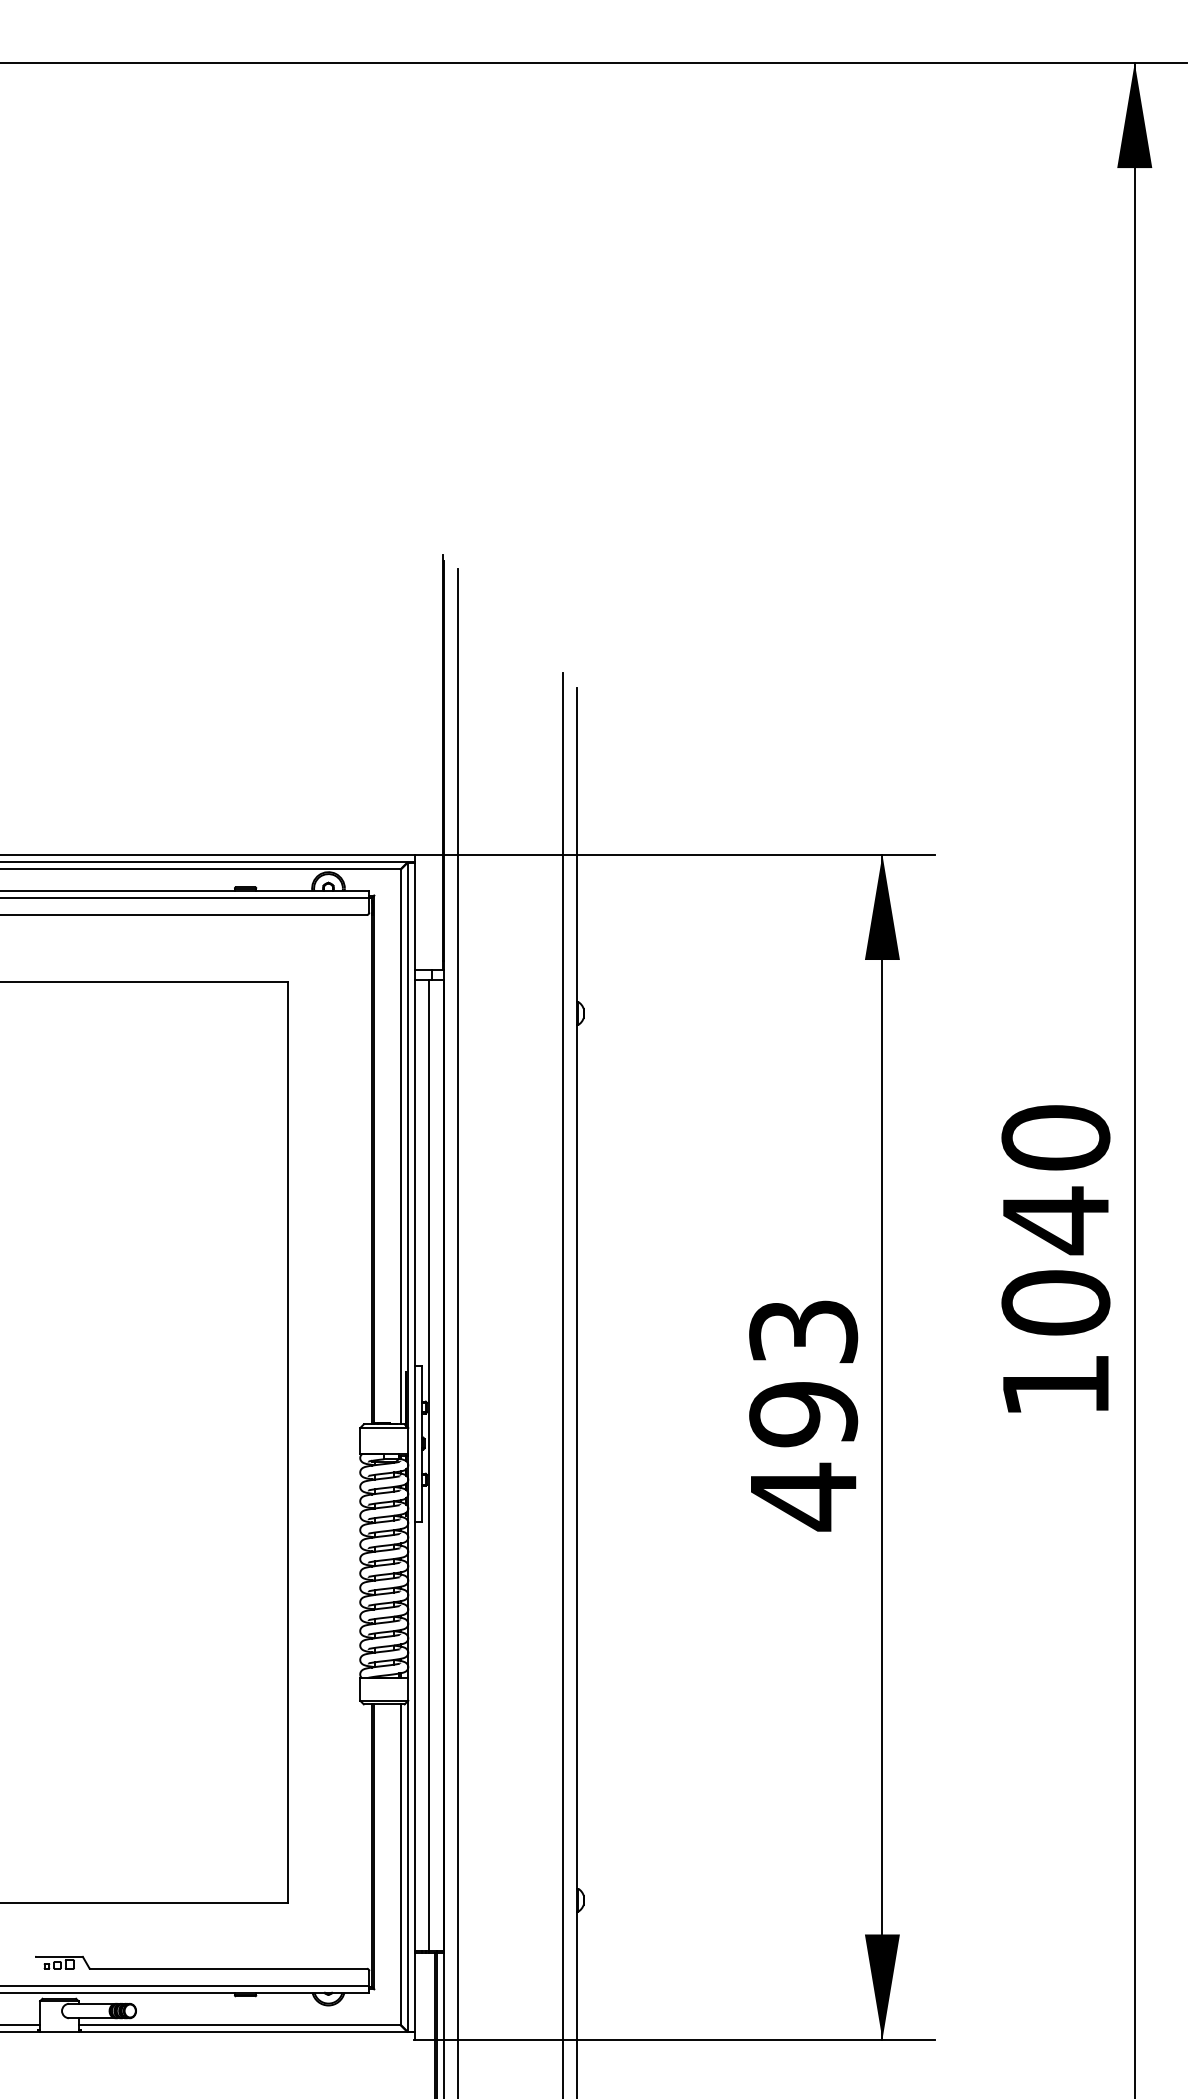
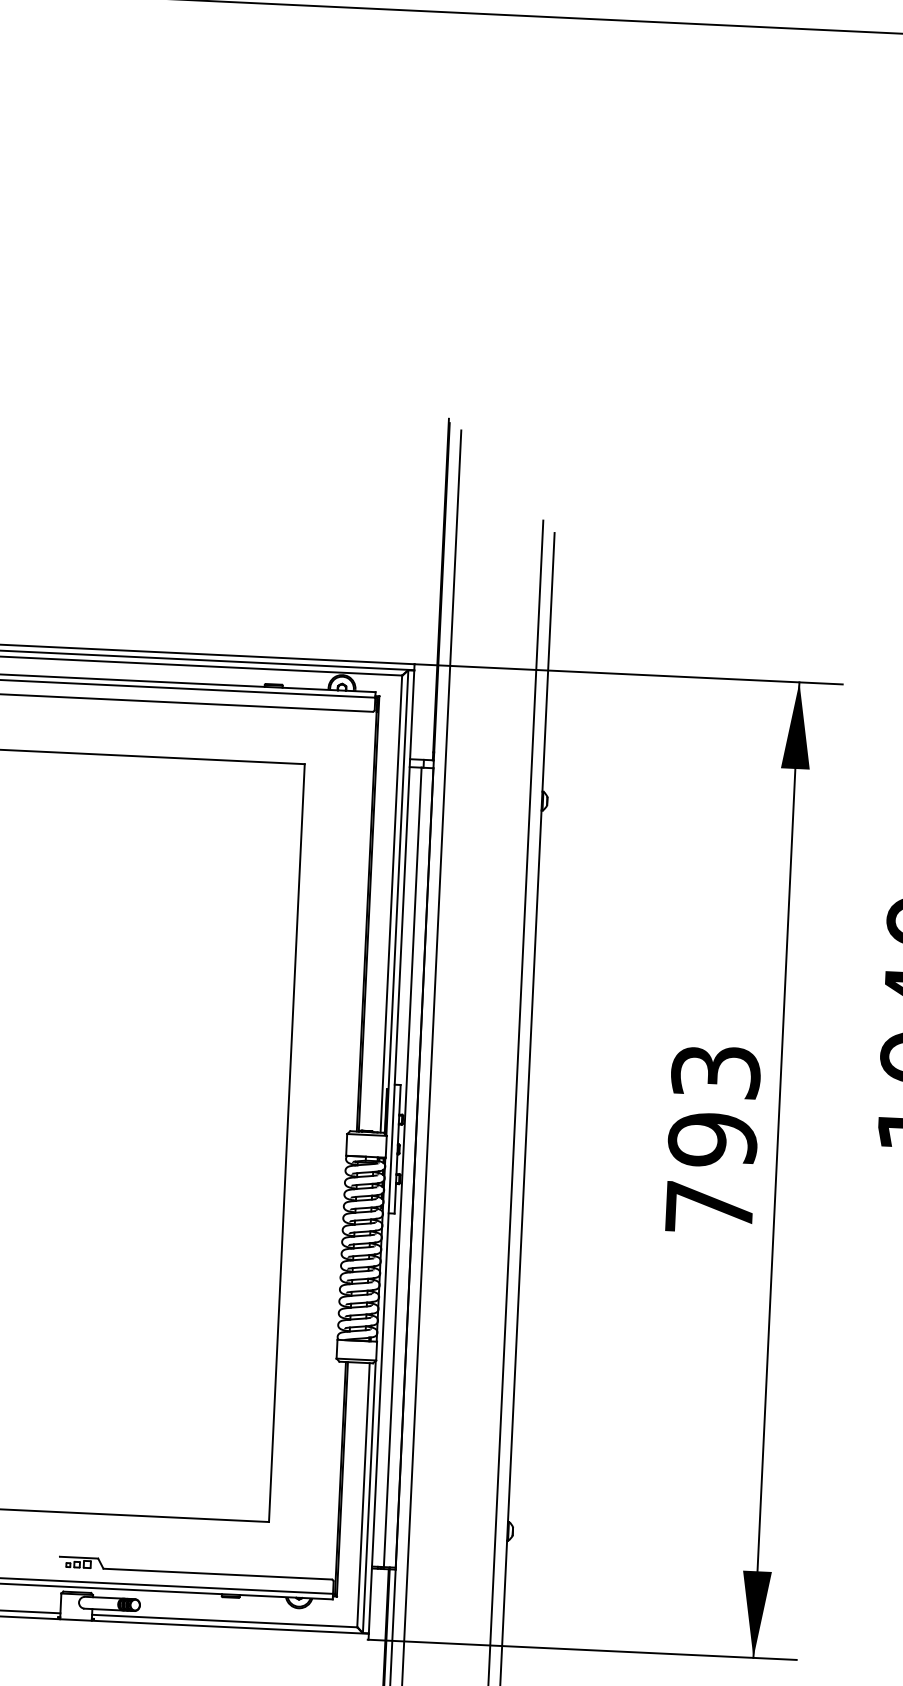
text: (803, 1496) -> (709, 1207), 493 -> 793

